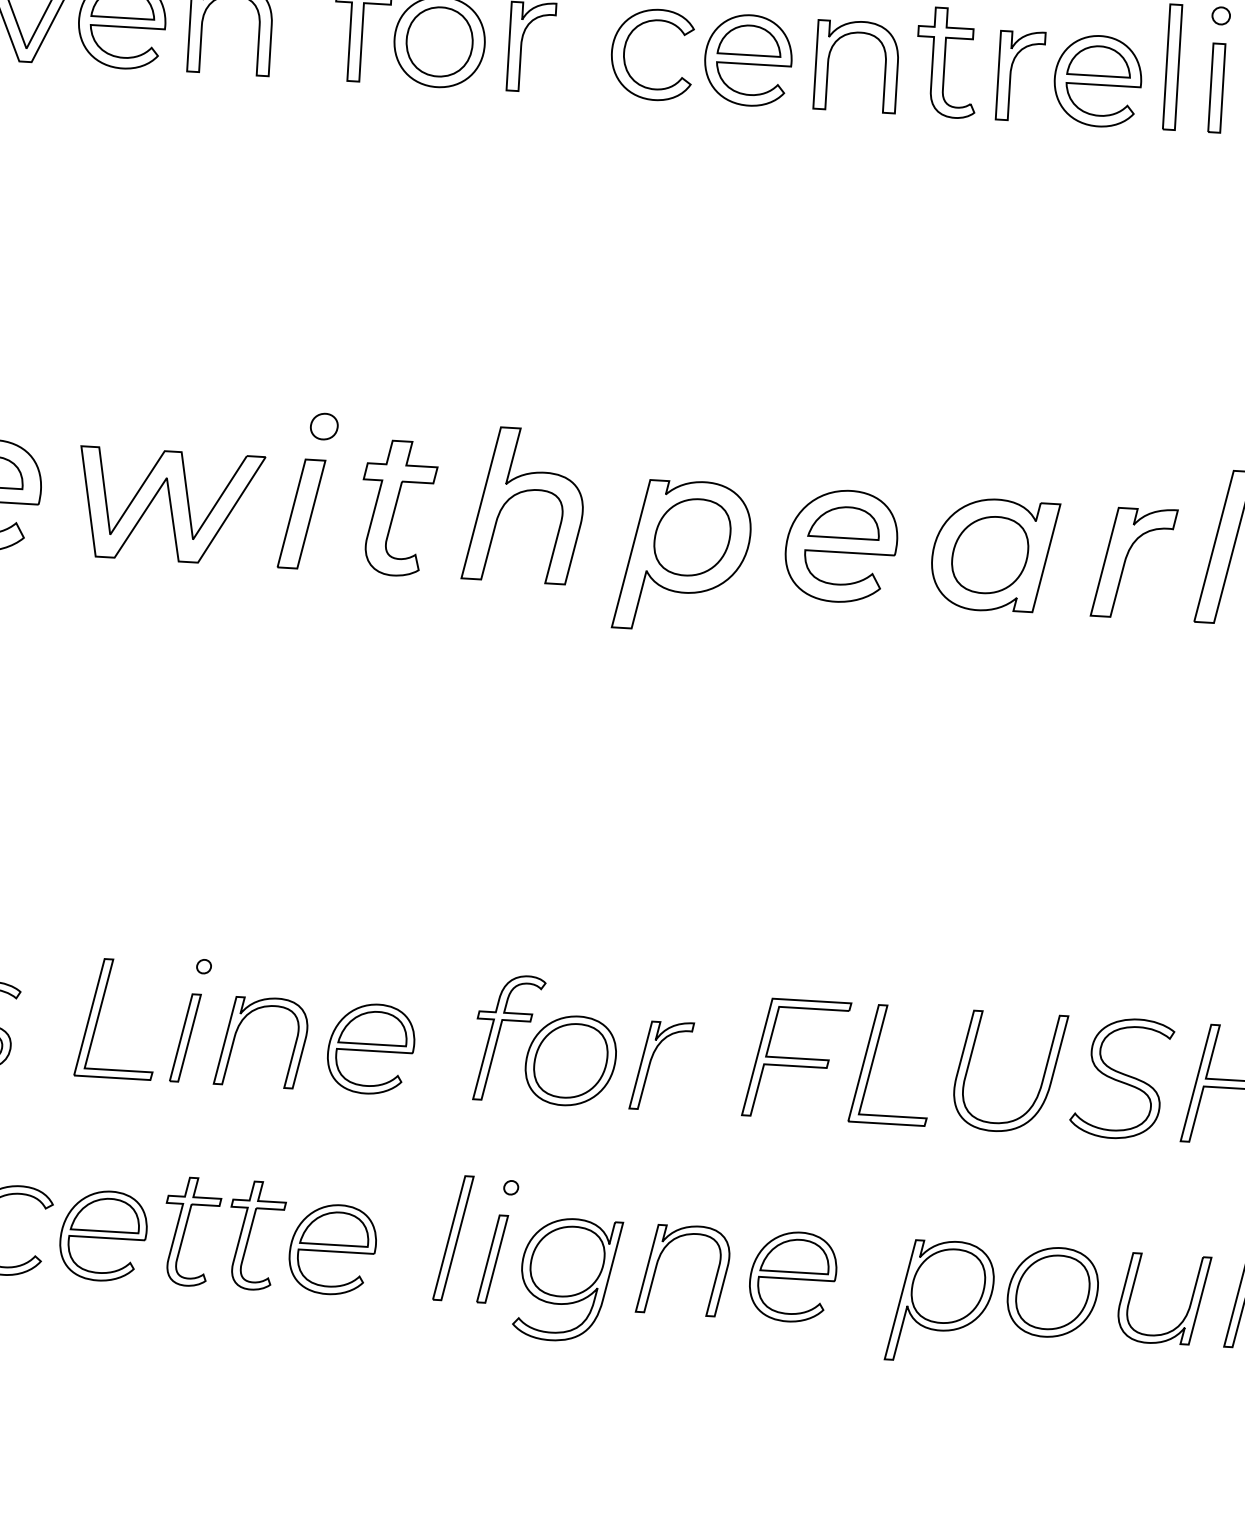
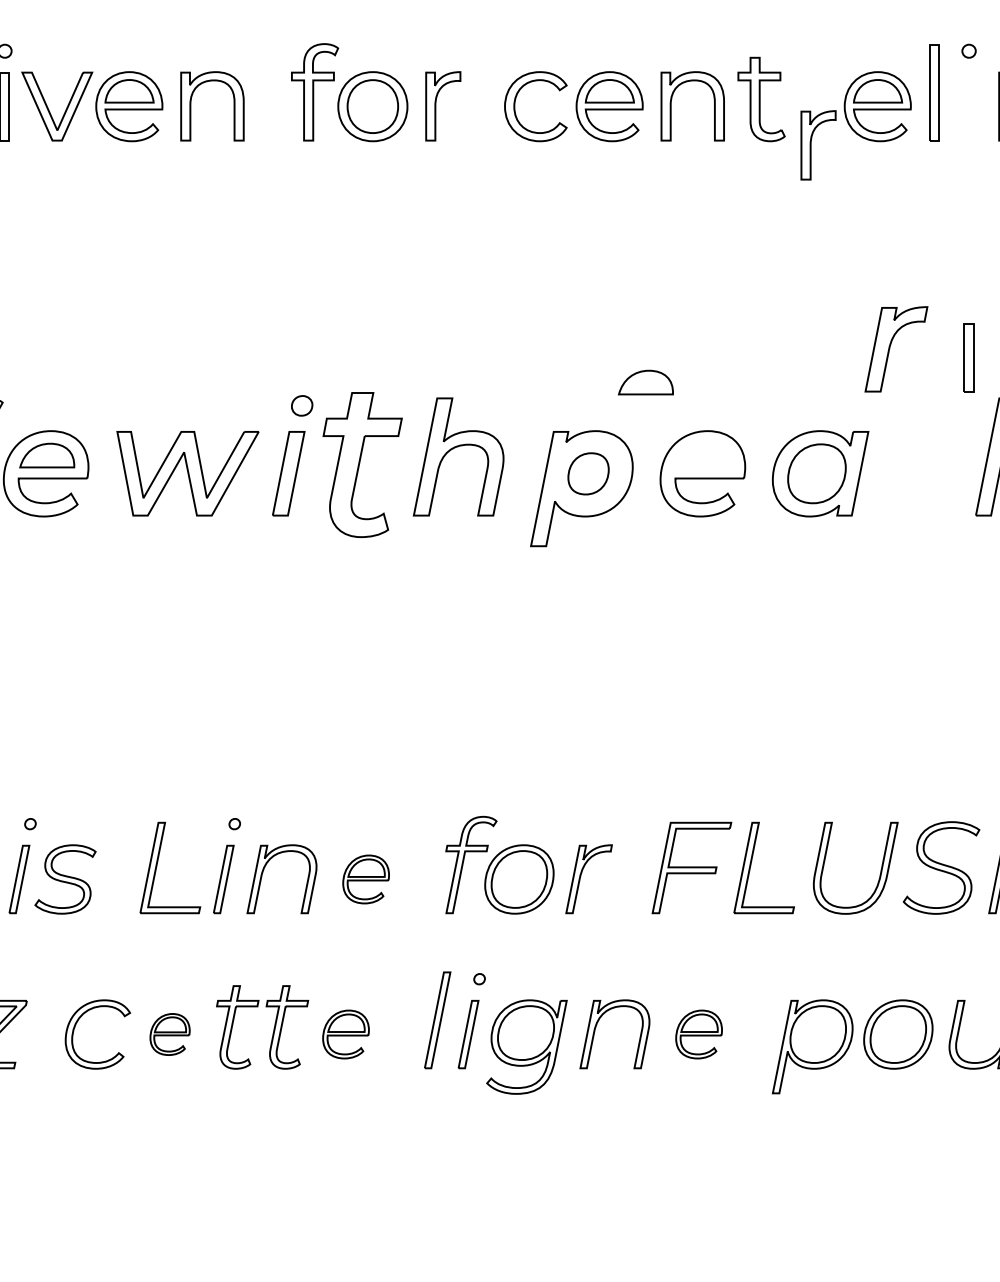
part: (1011, 75) -> (811, 145), moved
part: (1216, 87) -> (968, 357), moved
part: (398, 507) -> (362, 464), size x1.4
part: (843, 522) -> (645, 382), moved
part: (692, 536) -> (588, 473), size x0.7
part: (1126, 561) -> (890, 348), moved
part: (370, 1048) -> (365, 879), size x0.7
part: (102, 1235) -> (169, 1034), size x0.6
part: (332, 1249) -> (345, 1034), size x0.7
part: (792, 1276) -> (698, 1034), size x0.7

